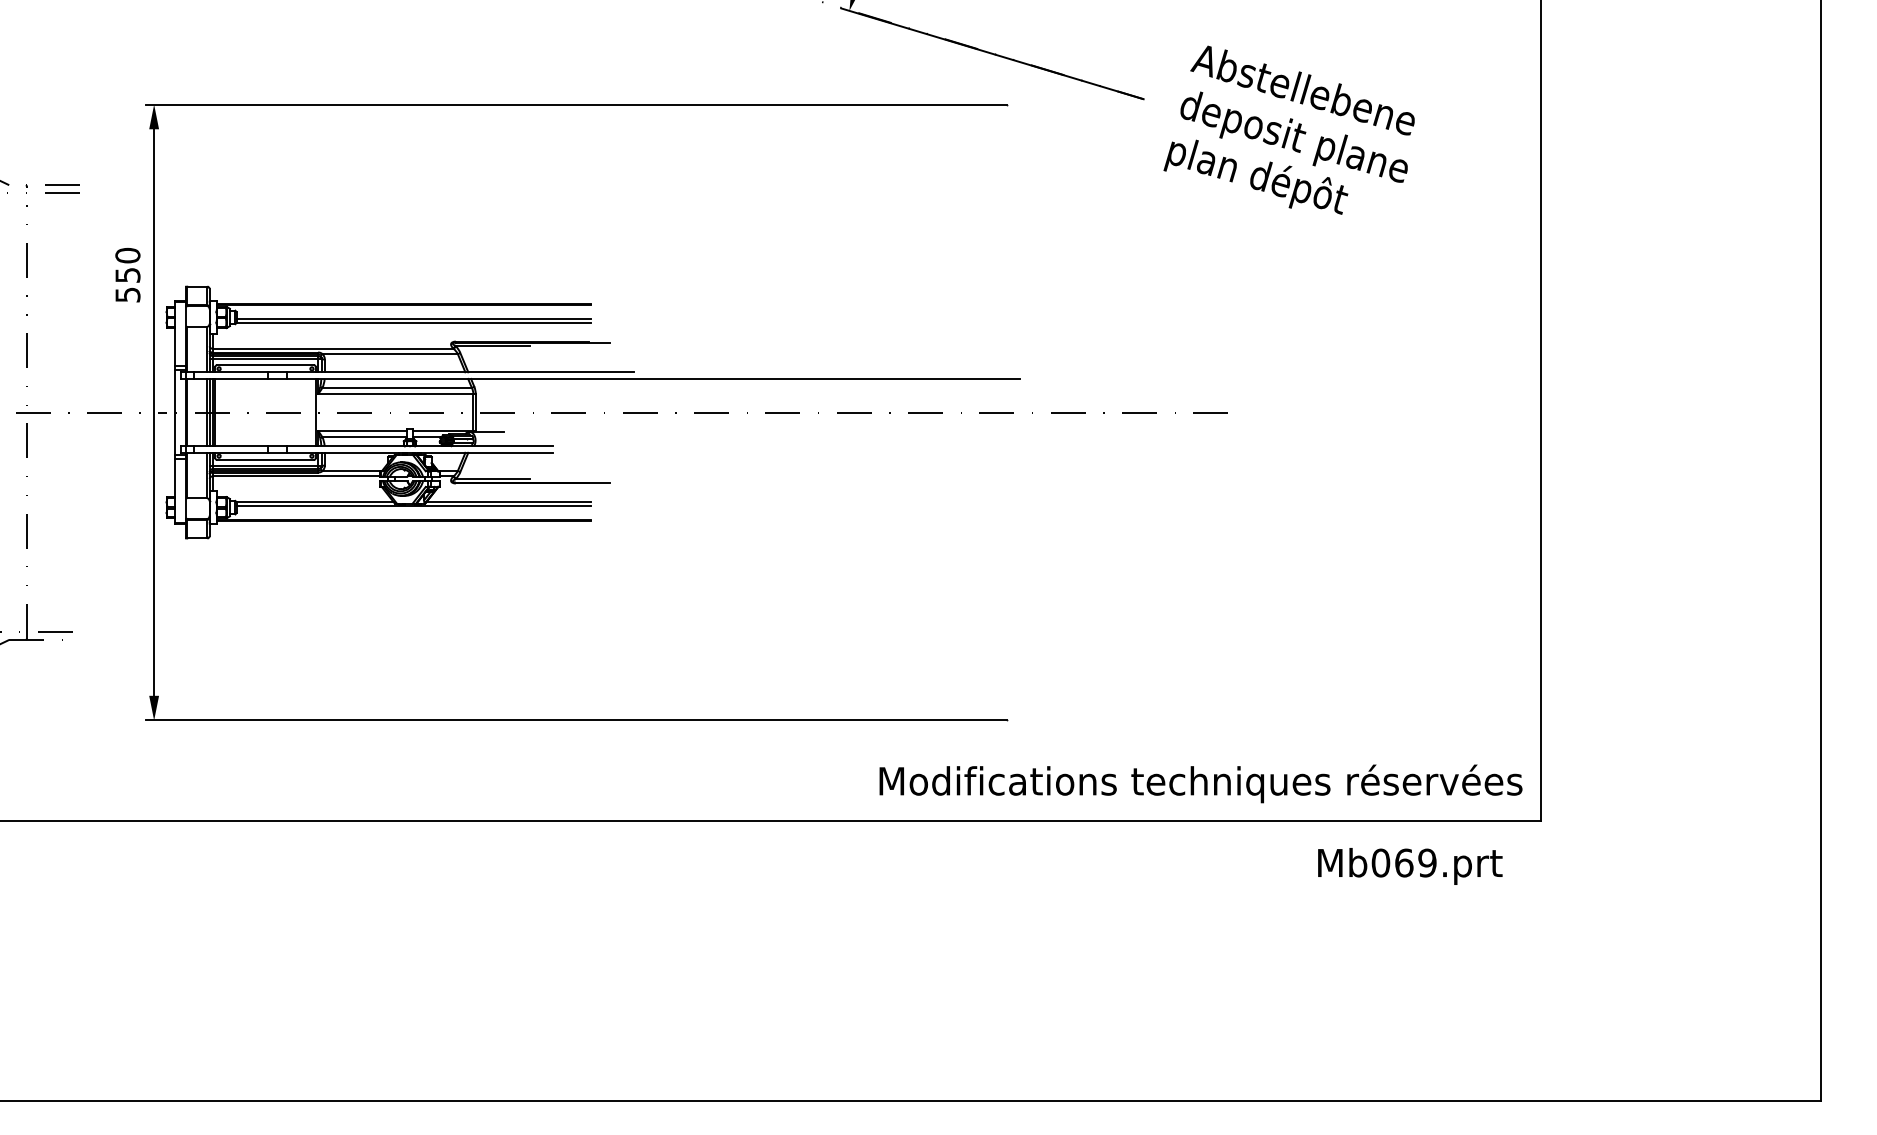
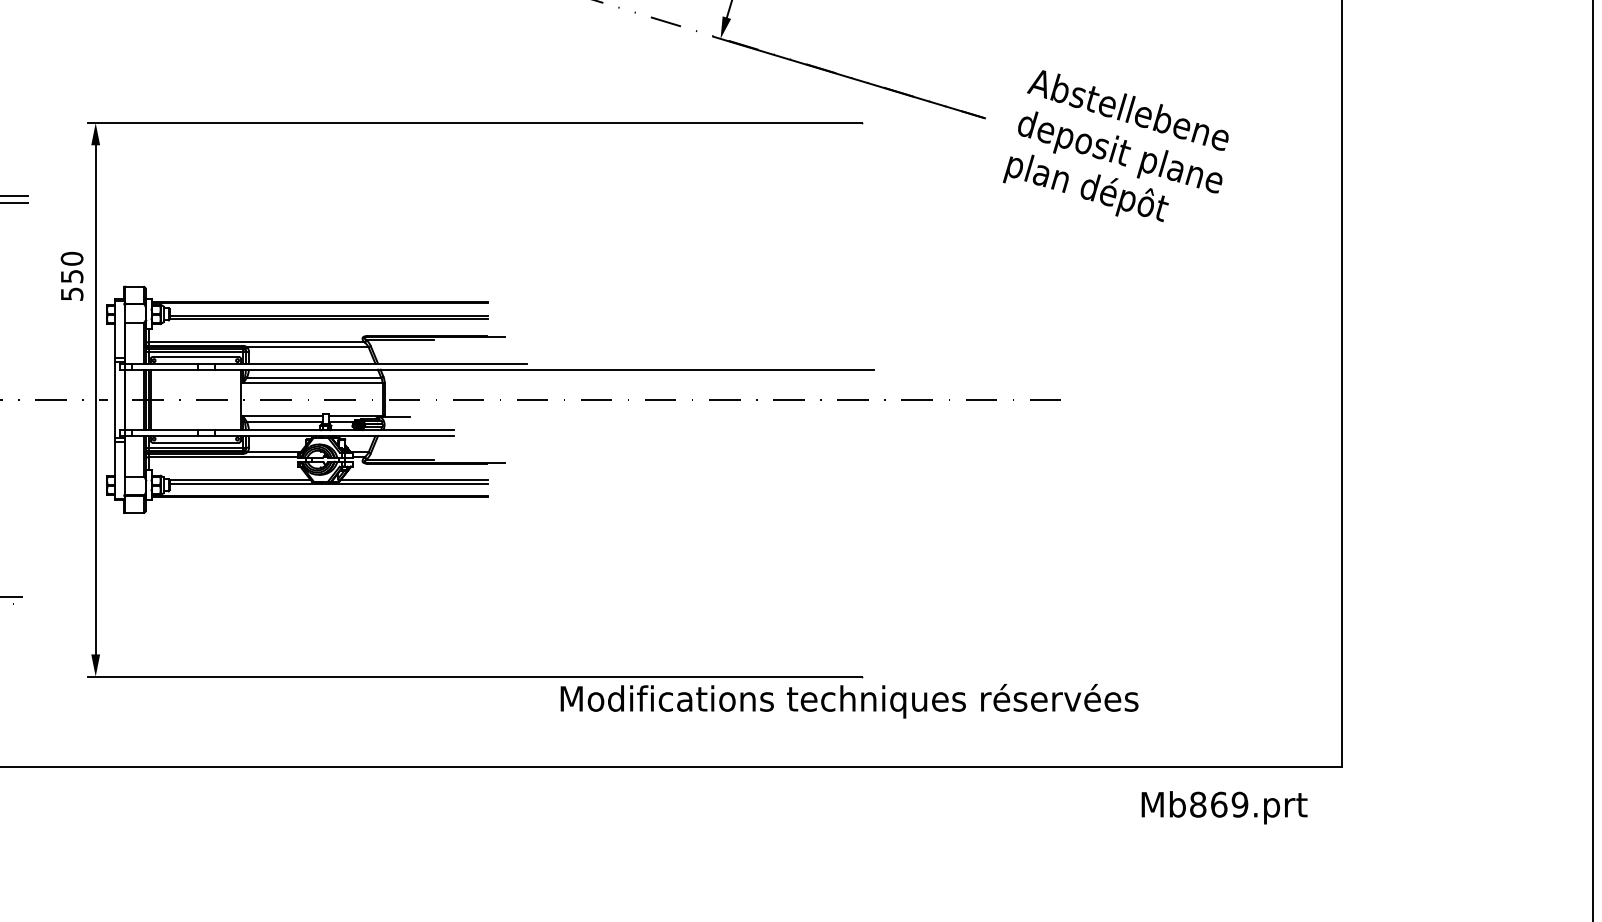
text: (1200, 783) -> (849, 700), moved
text: (1380, 863) -> (1197, 805), Mb069.prt -> Mb869.prt

